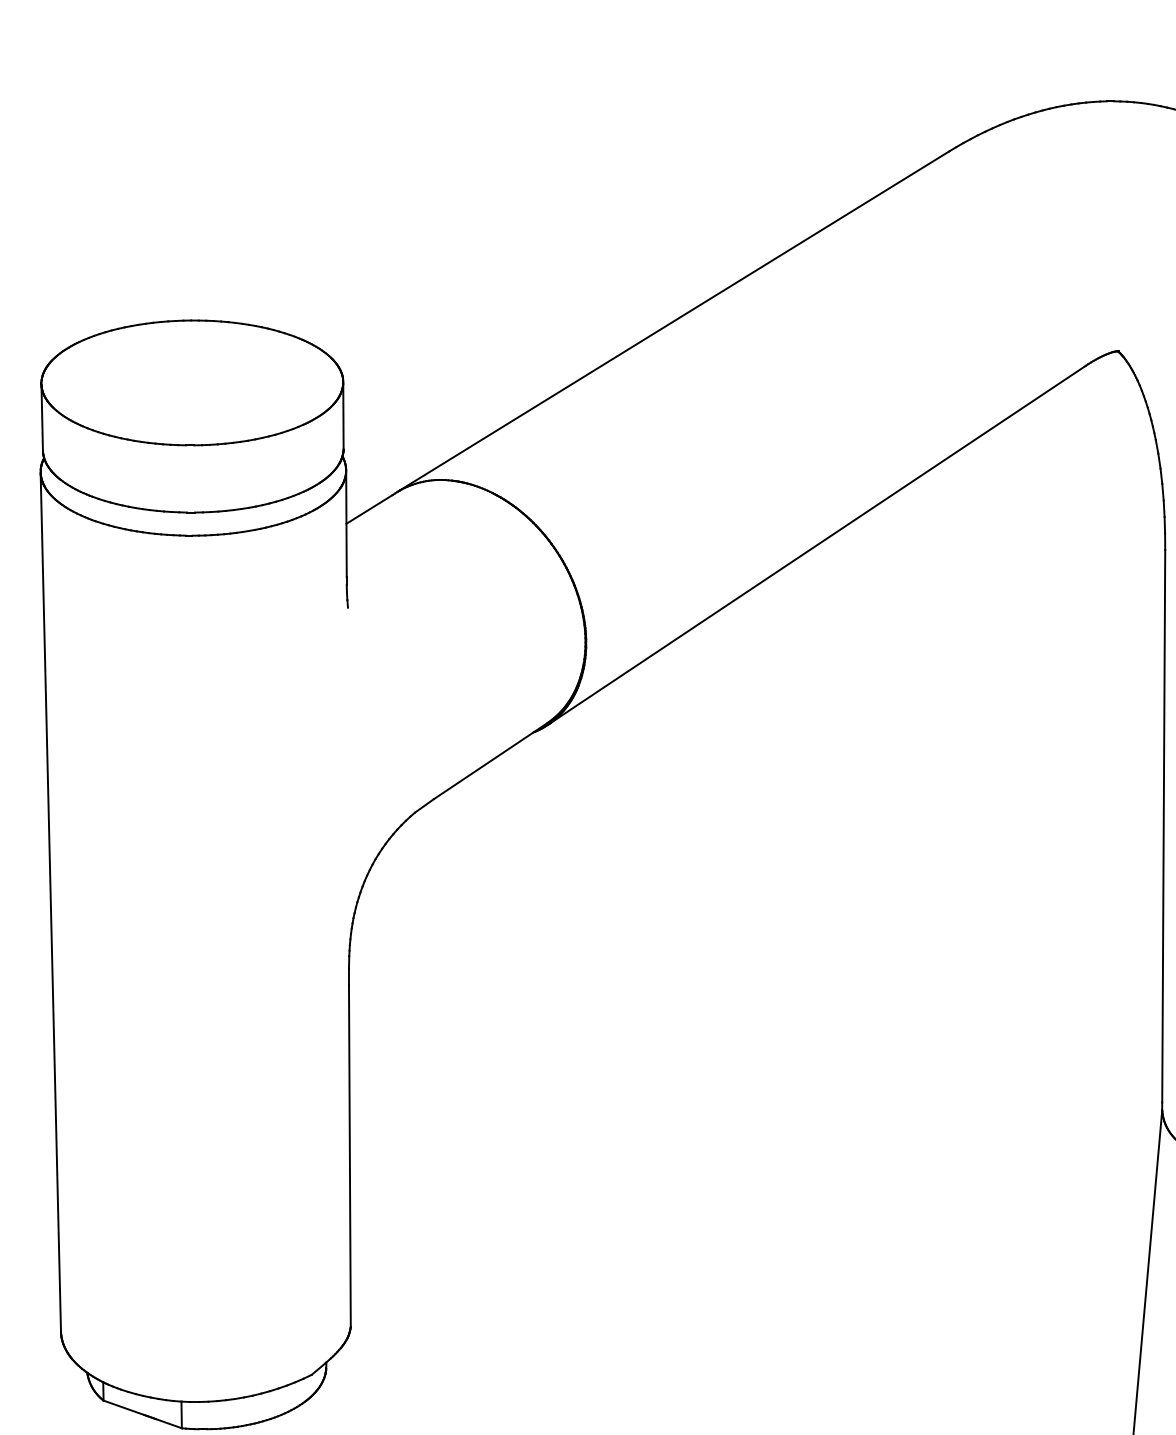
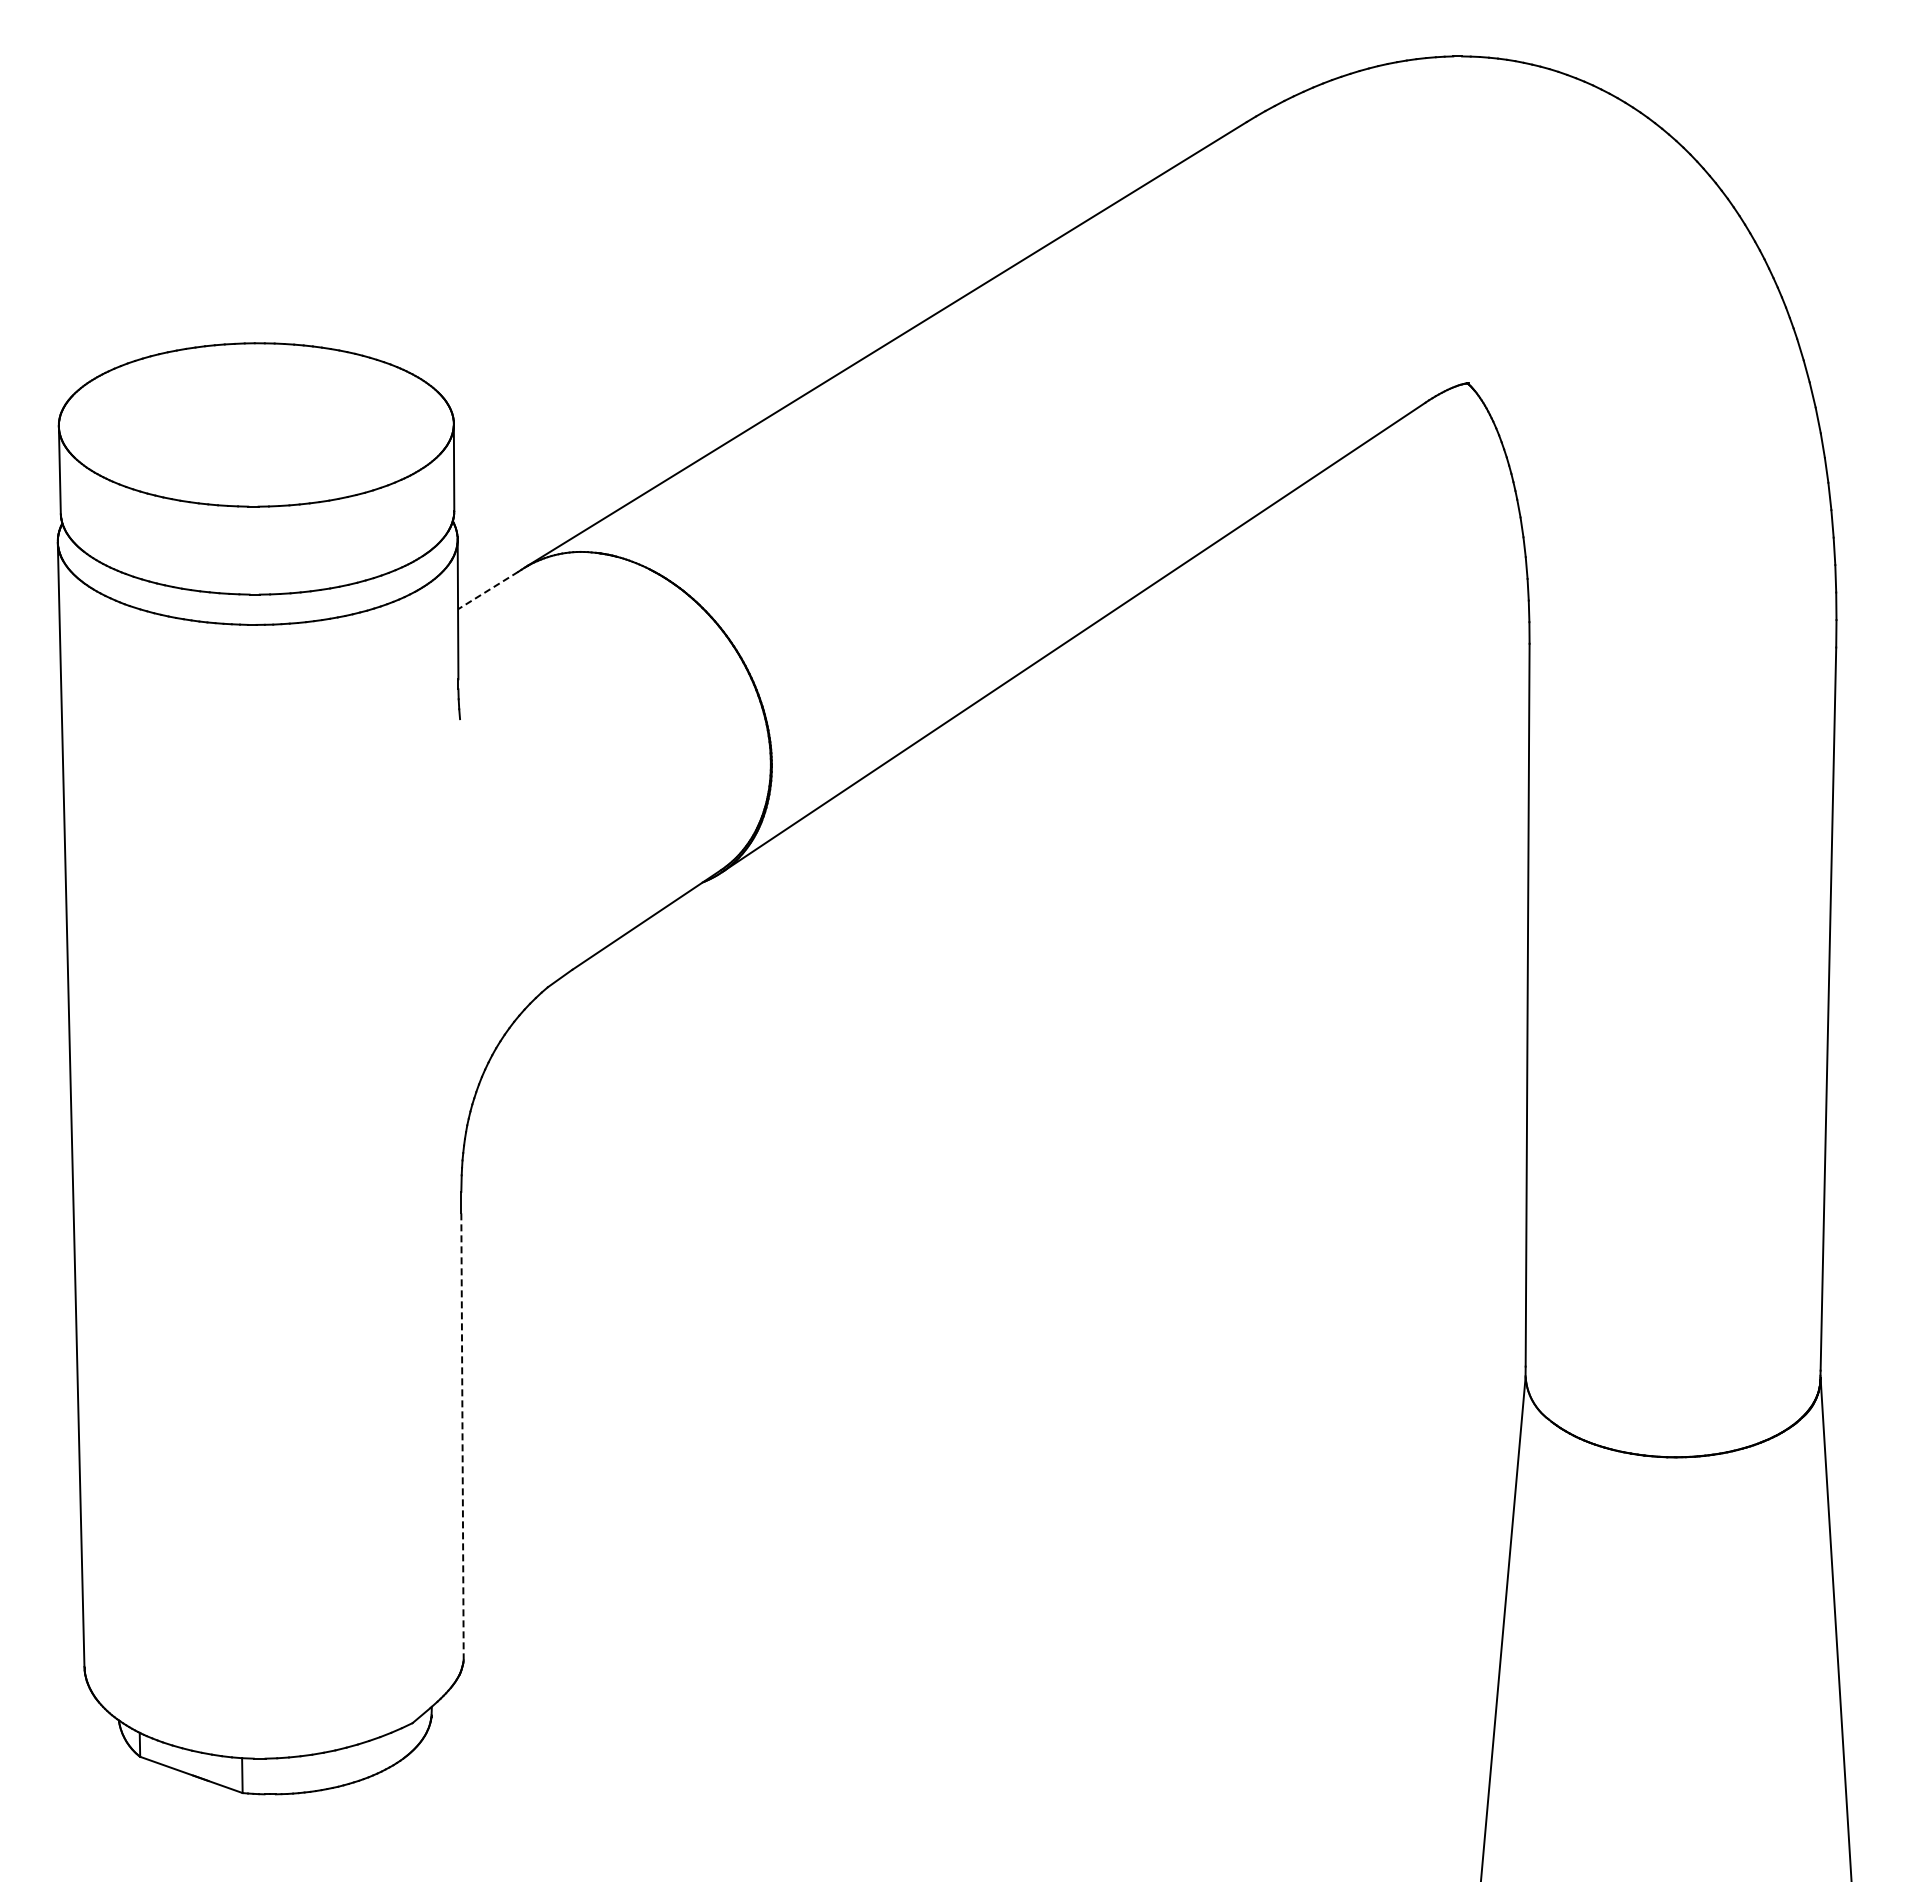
line: (369, 509) -> (488, 590), solid -> dashed
line: (349, 1155) -> (462, 1436), solid -> dashed

